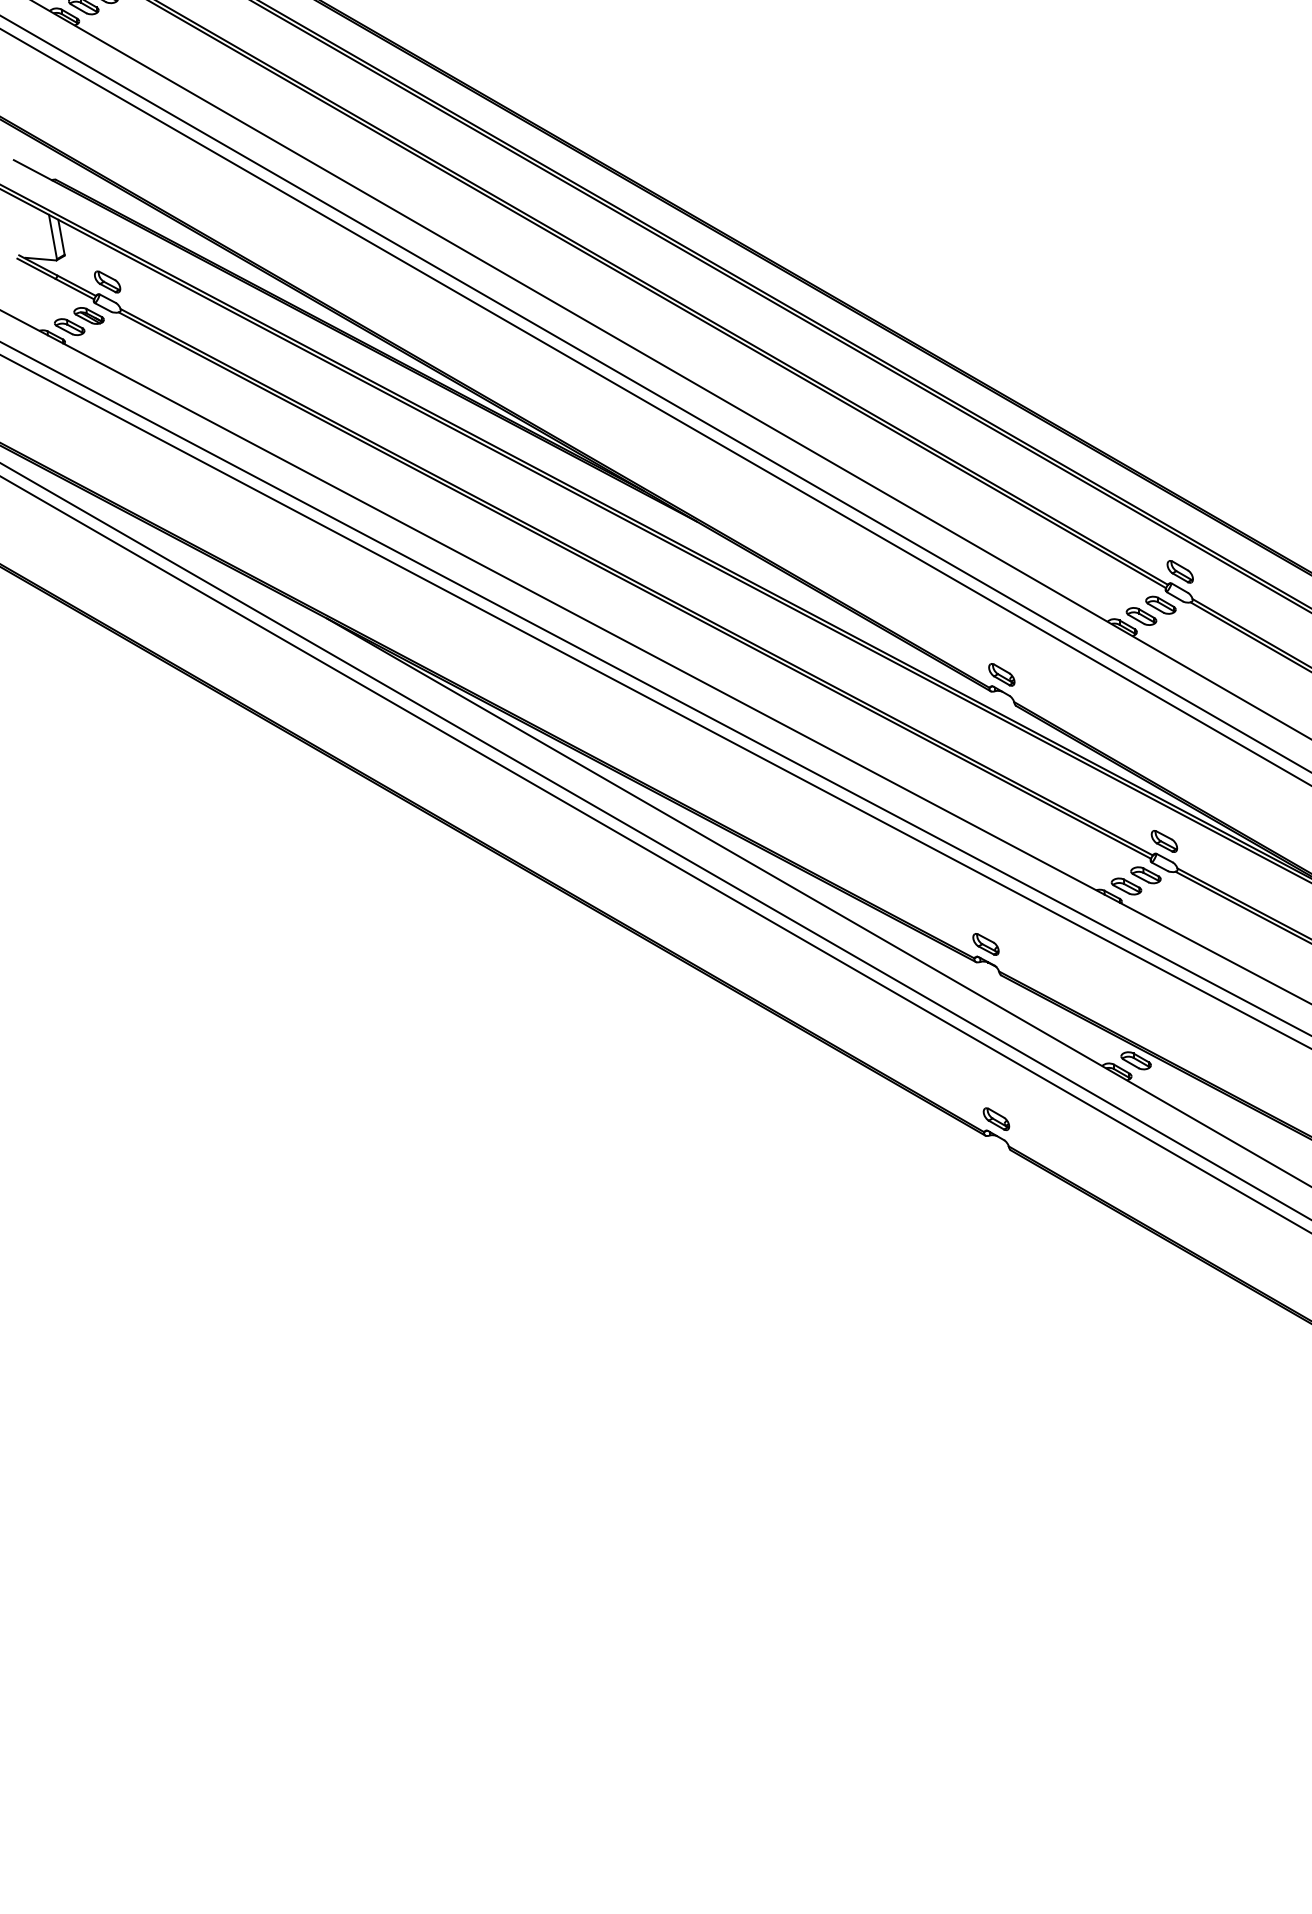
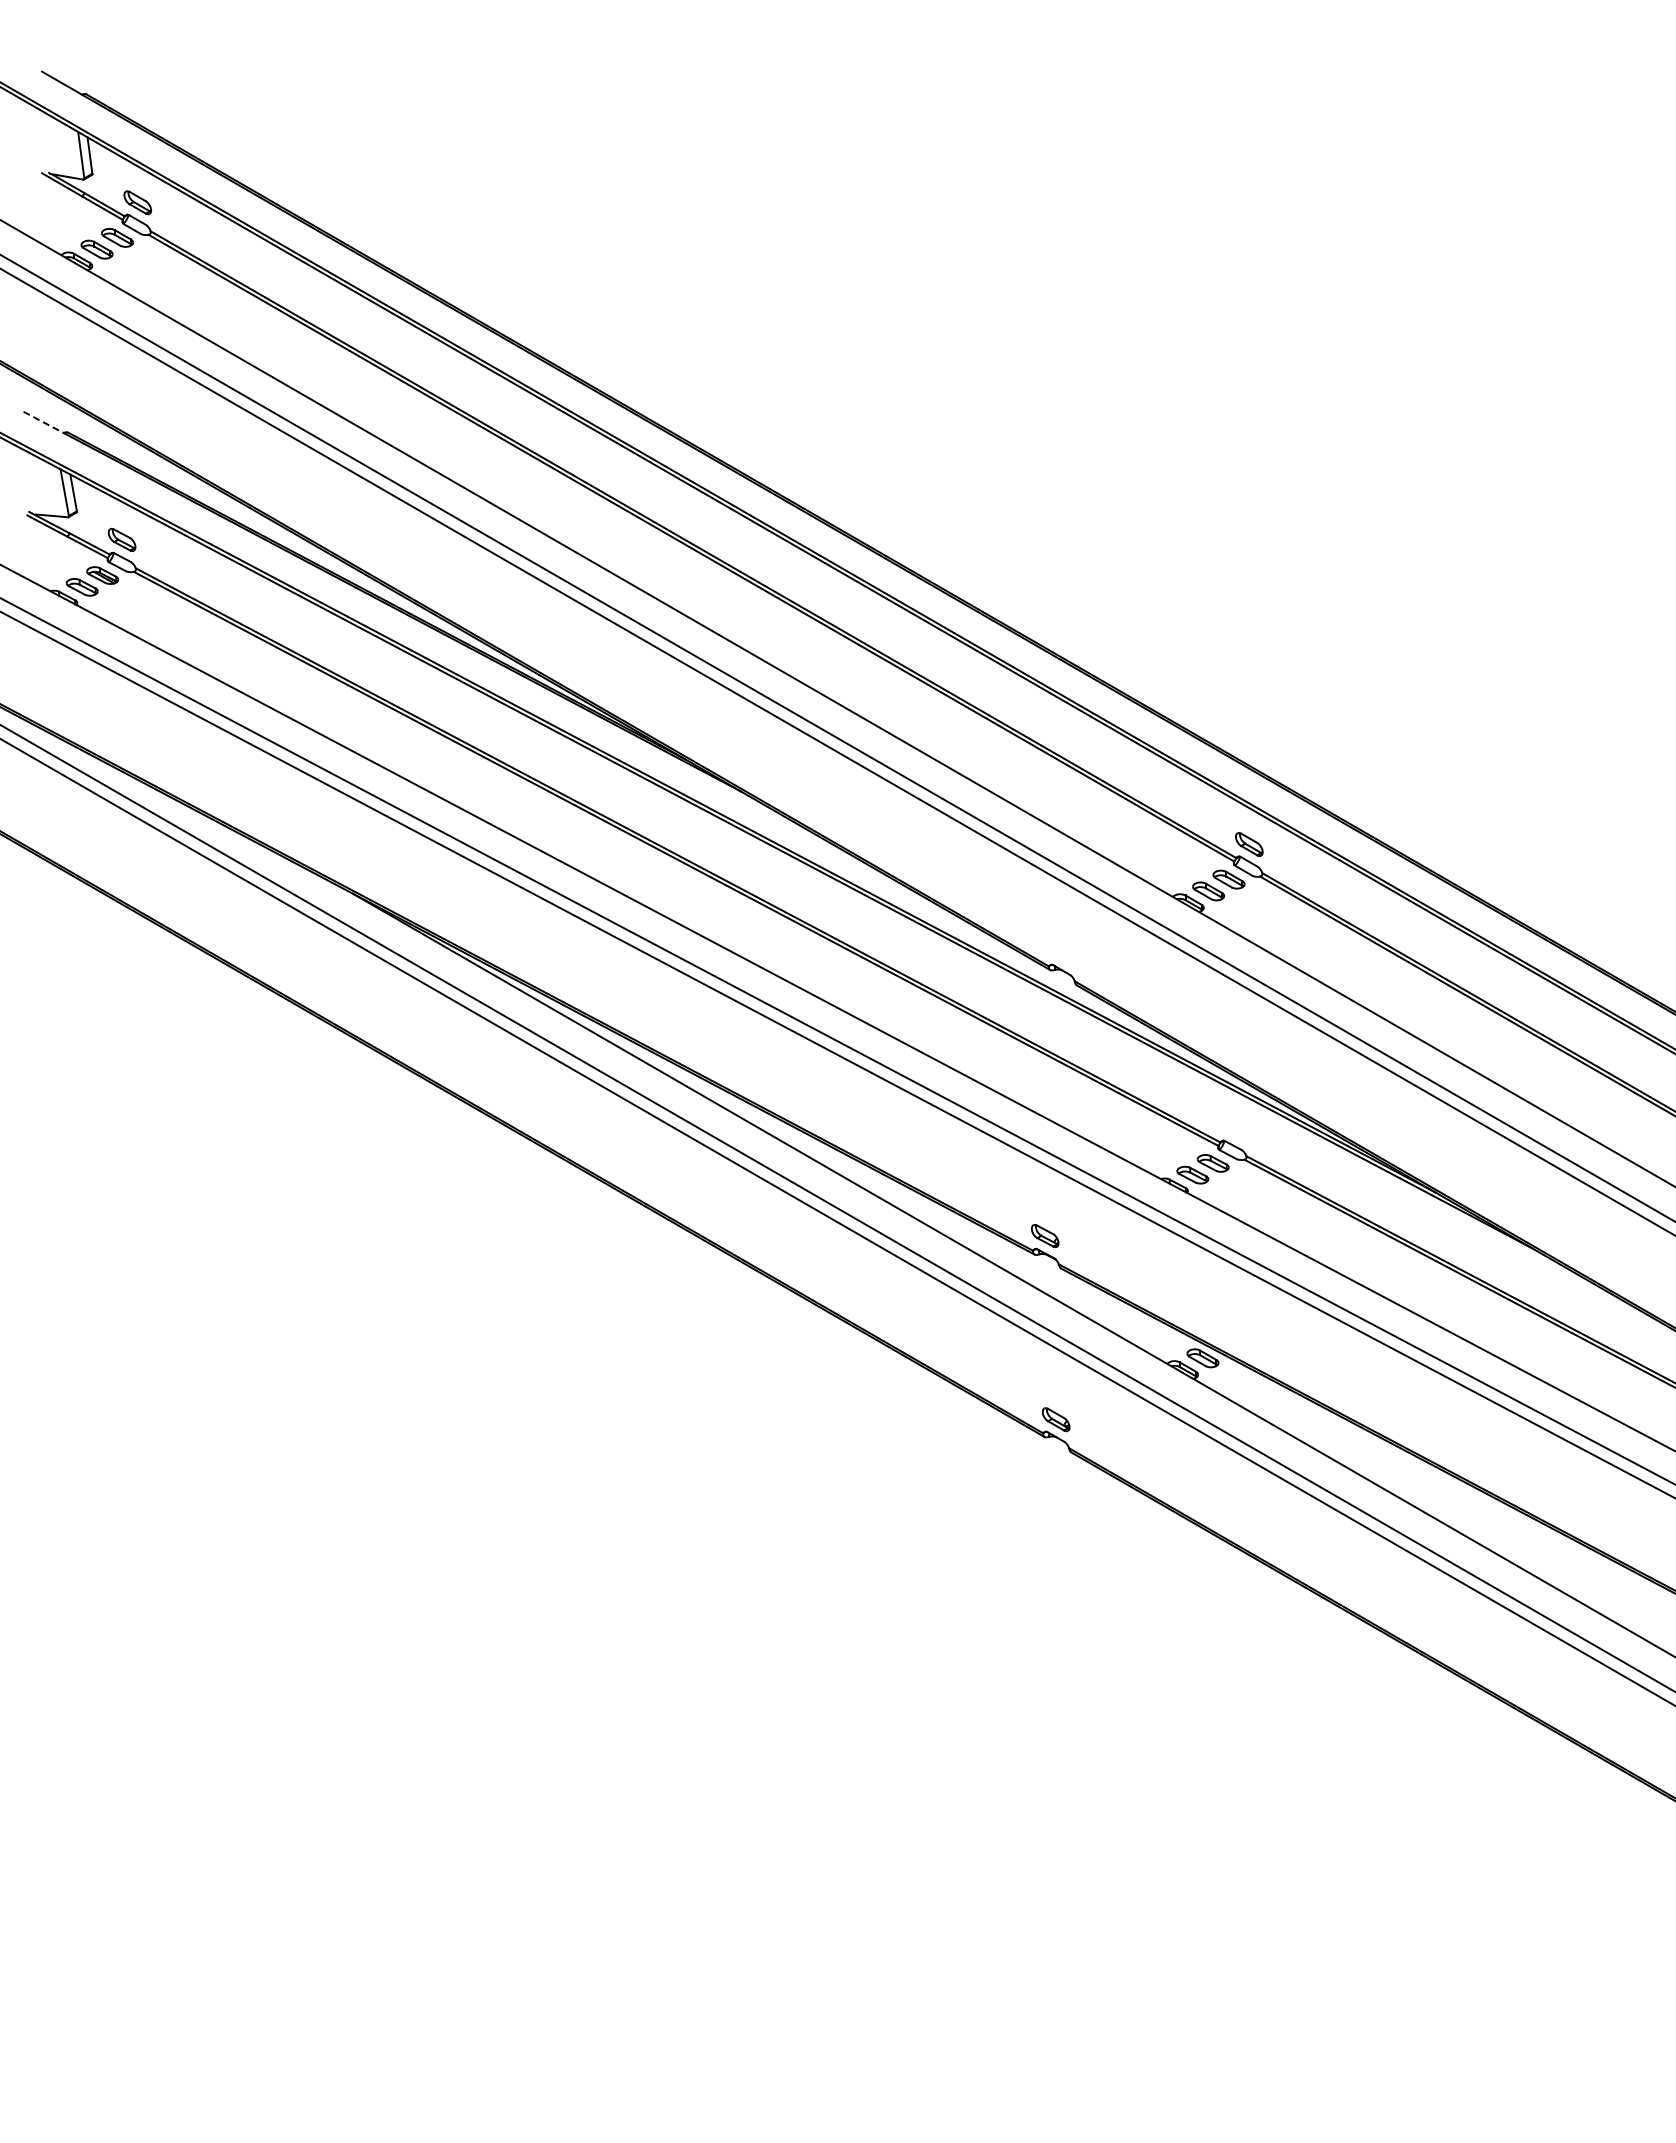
line: (32, 170) -> (43, 422), solid -> dashed
part: (1001, 674) -> (1061, 952), removed
part: (1164, 841) -> (1232, 1127), removed

